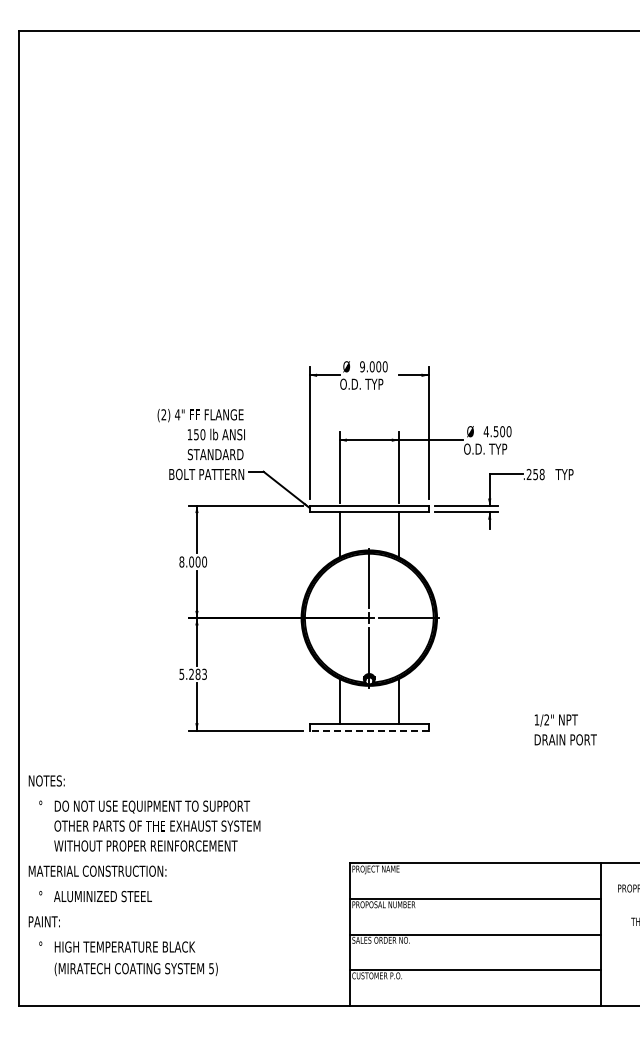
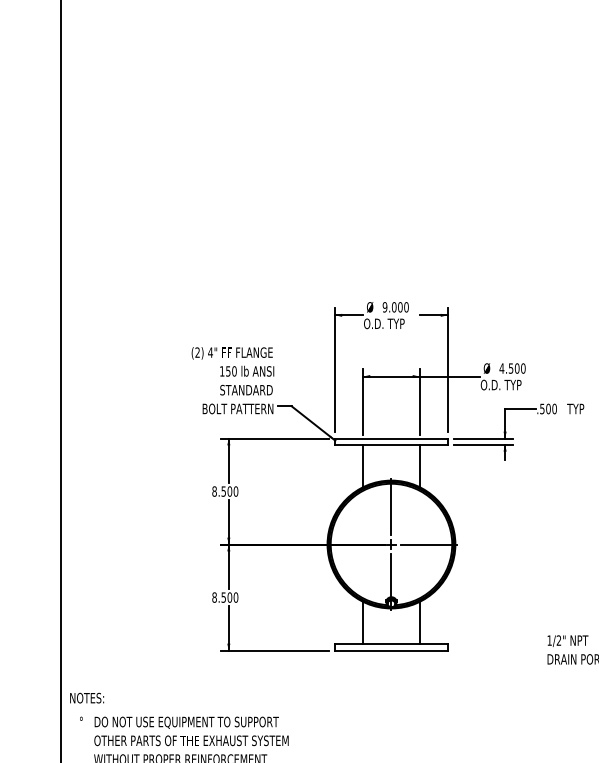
text: (535, 474) -> (548, 408), .258 -> .500
text: (191, 561) -> (223, 491), 8.000 -> 8.500
text: (193, 673) -> (225, 596), 5.283 -> 8.500
line: (368, 730) -> (390, 650), dashed -> solid

